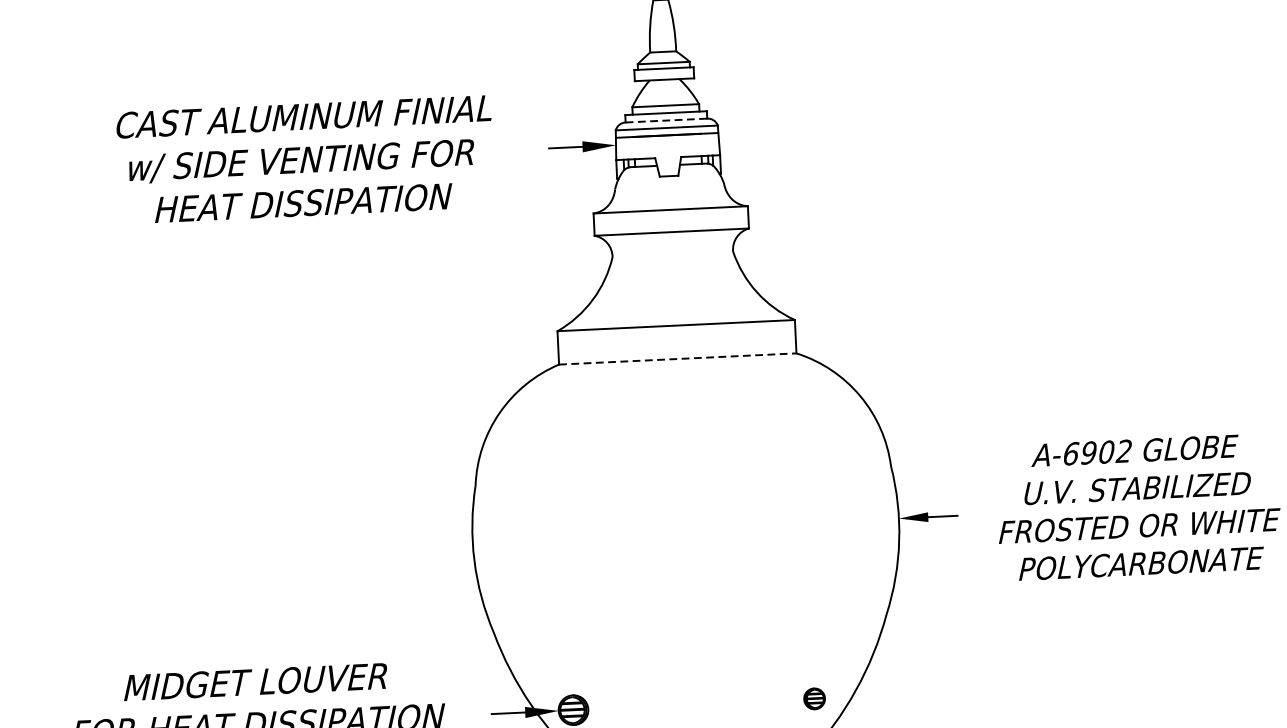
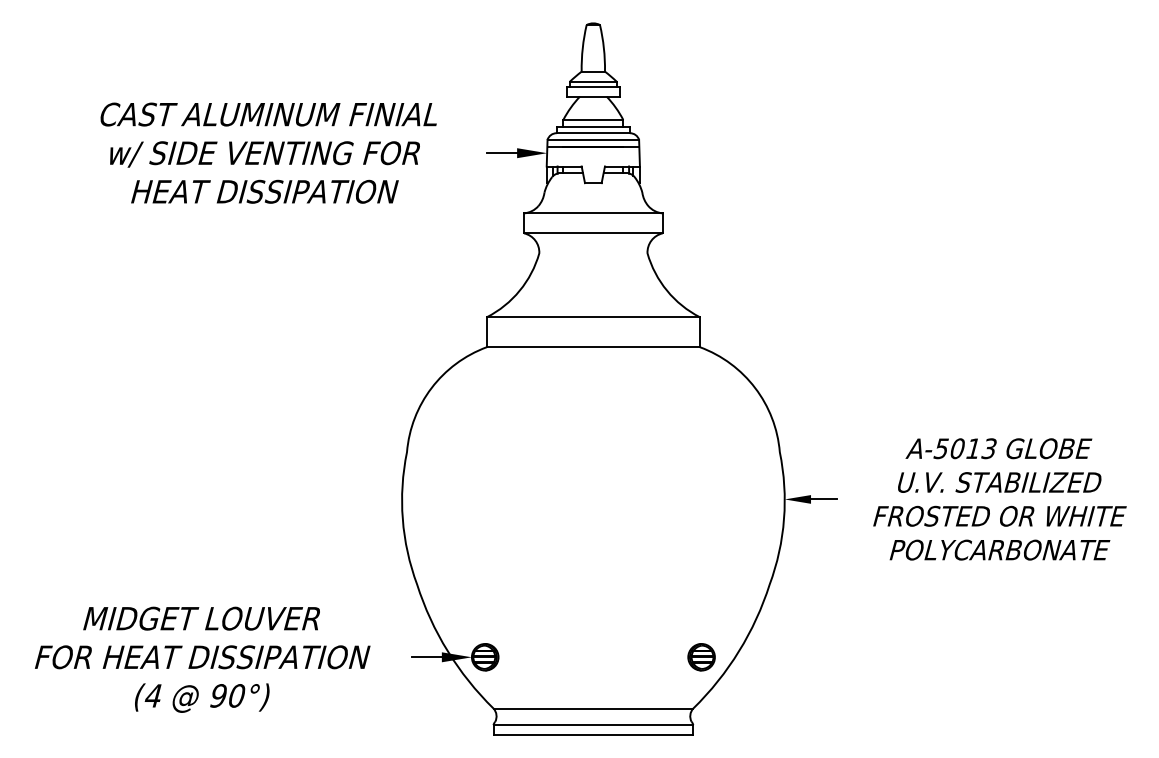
line: (666, 120) -> (593, 133), dashed -> solid
line: (677, 359) -> (593, 347), dashed -> solid
text: (1096, 452) -> (964, 448), A-6902 -> A-5013
part: (814, 699) -> (701, 657), size x1.43

